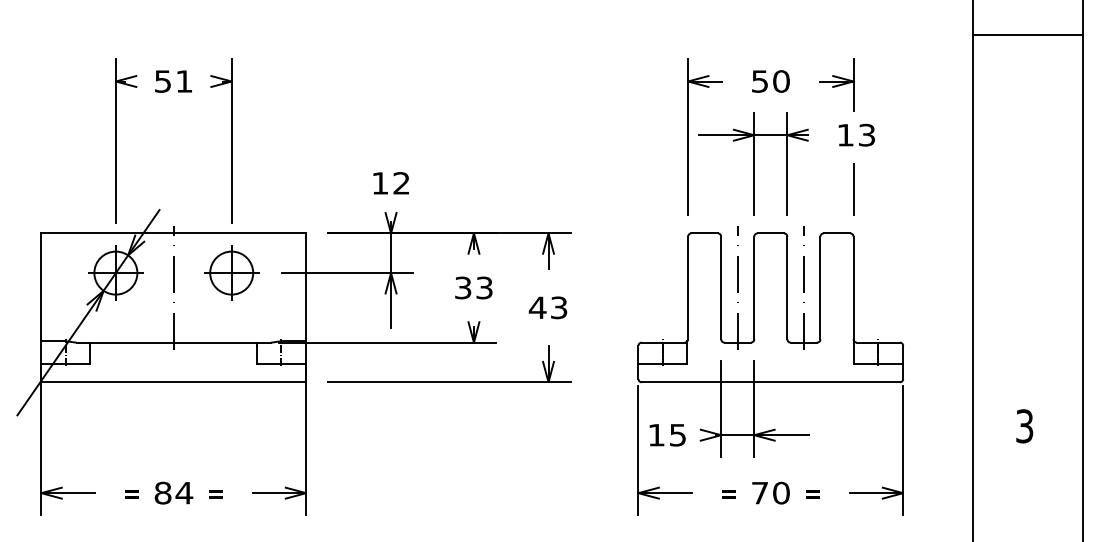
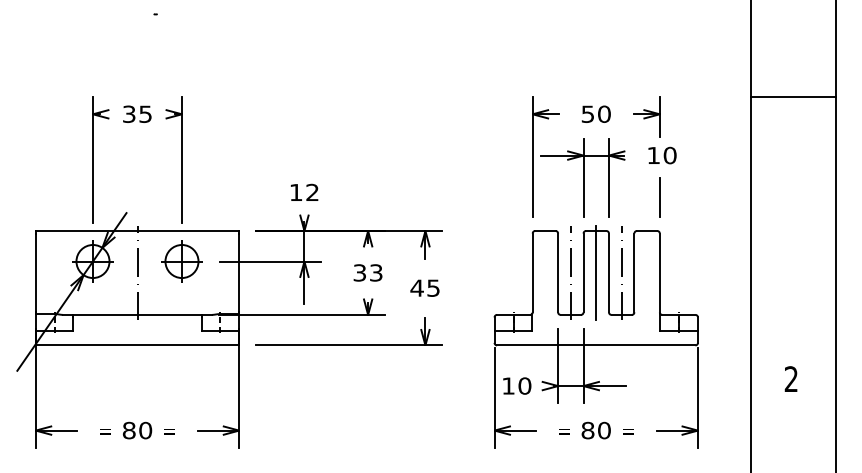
line: (1027, 34) -> (793, 96), moved
text: (173, 80) -> (137, 113), 51 -> 35
text: (866, 135) -> (669, 155), 13 -> 10
line: (771, 287) -> (596, 272), added
text: (559, 306) -> (433, 287), 43 -> 45
text: (1023, 426) -> (790, 379), 3 -> 2
text: (677, 434) -> (524, 385), 15 -> 10
text: (184, 493) -> (145, 430), 84 -> 80
text: (759, 493) -> (587, 430), 70 -> 80

